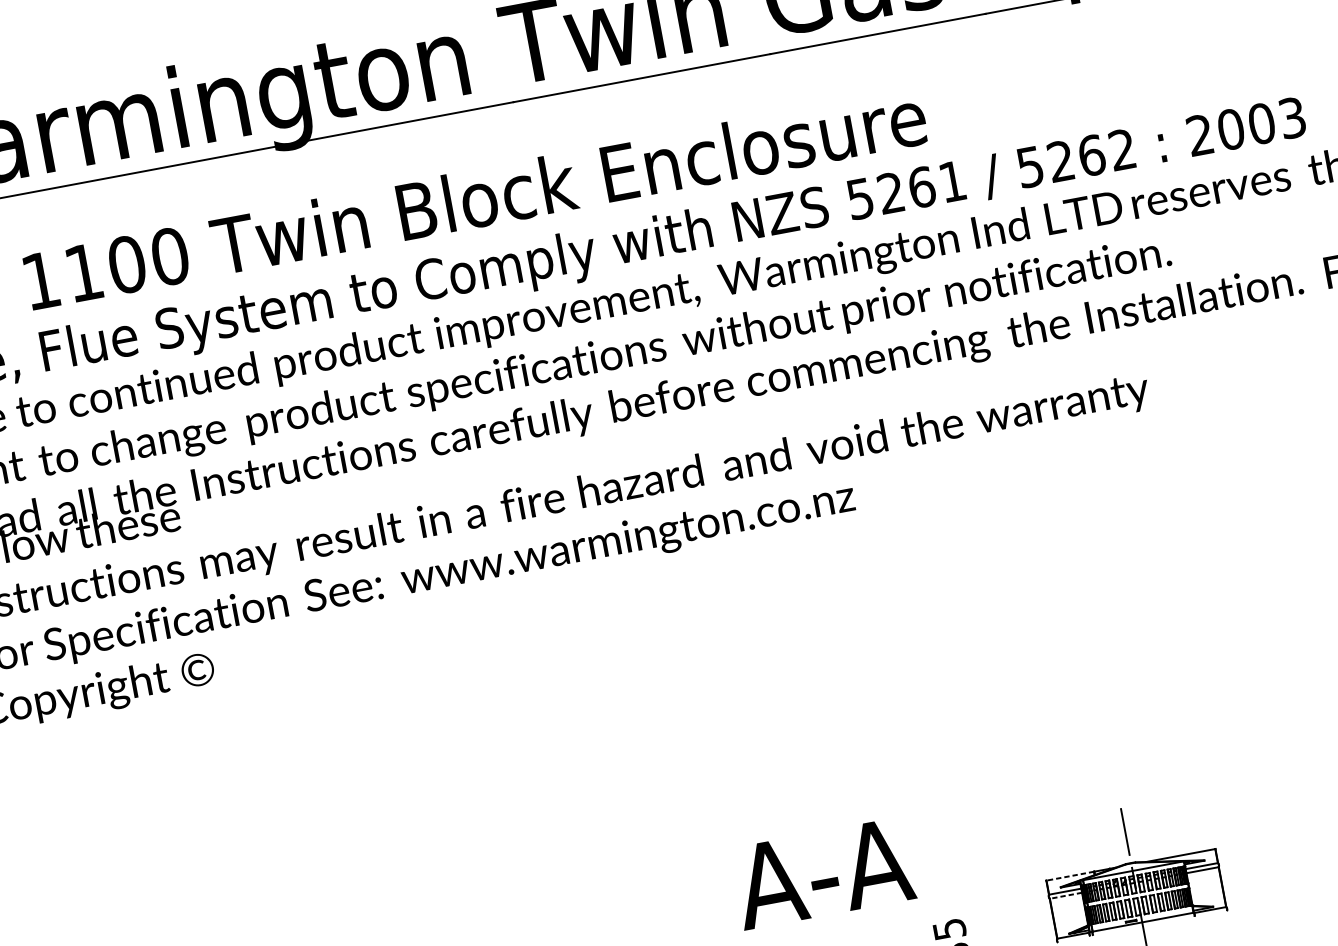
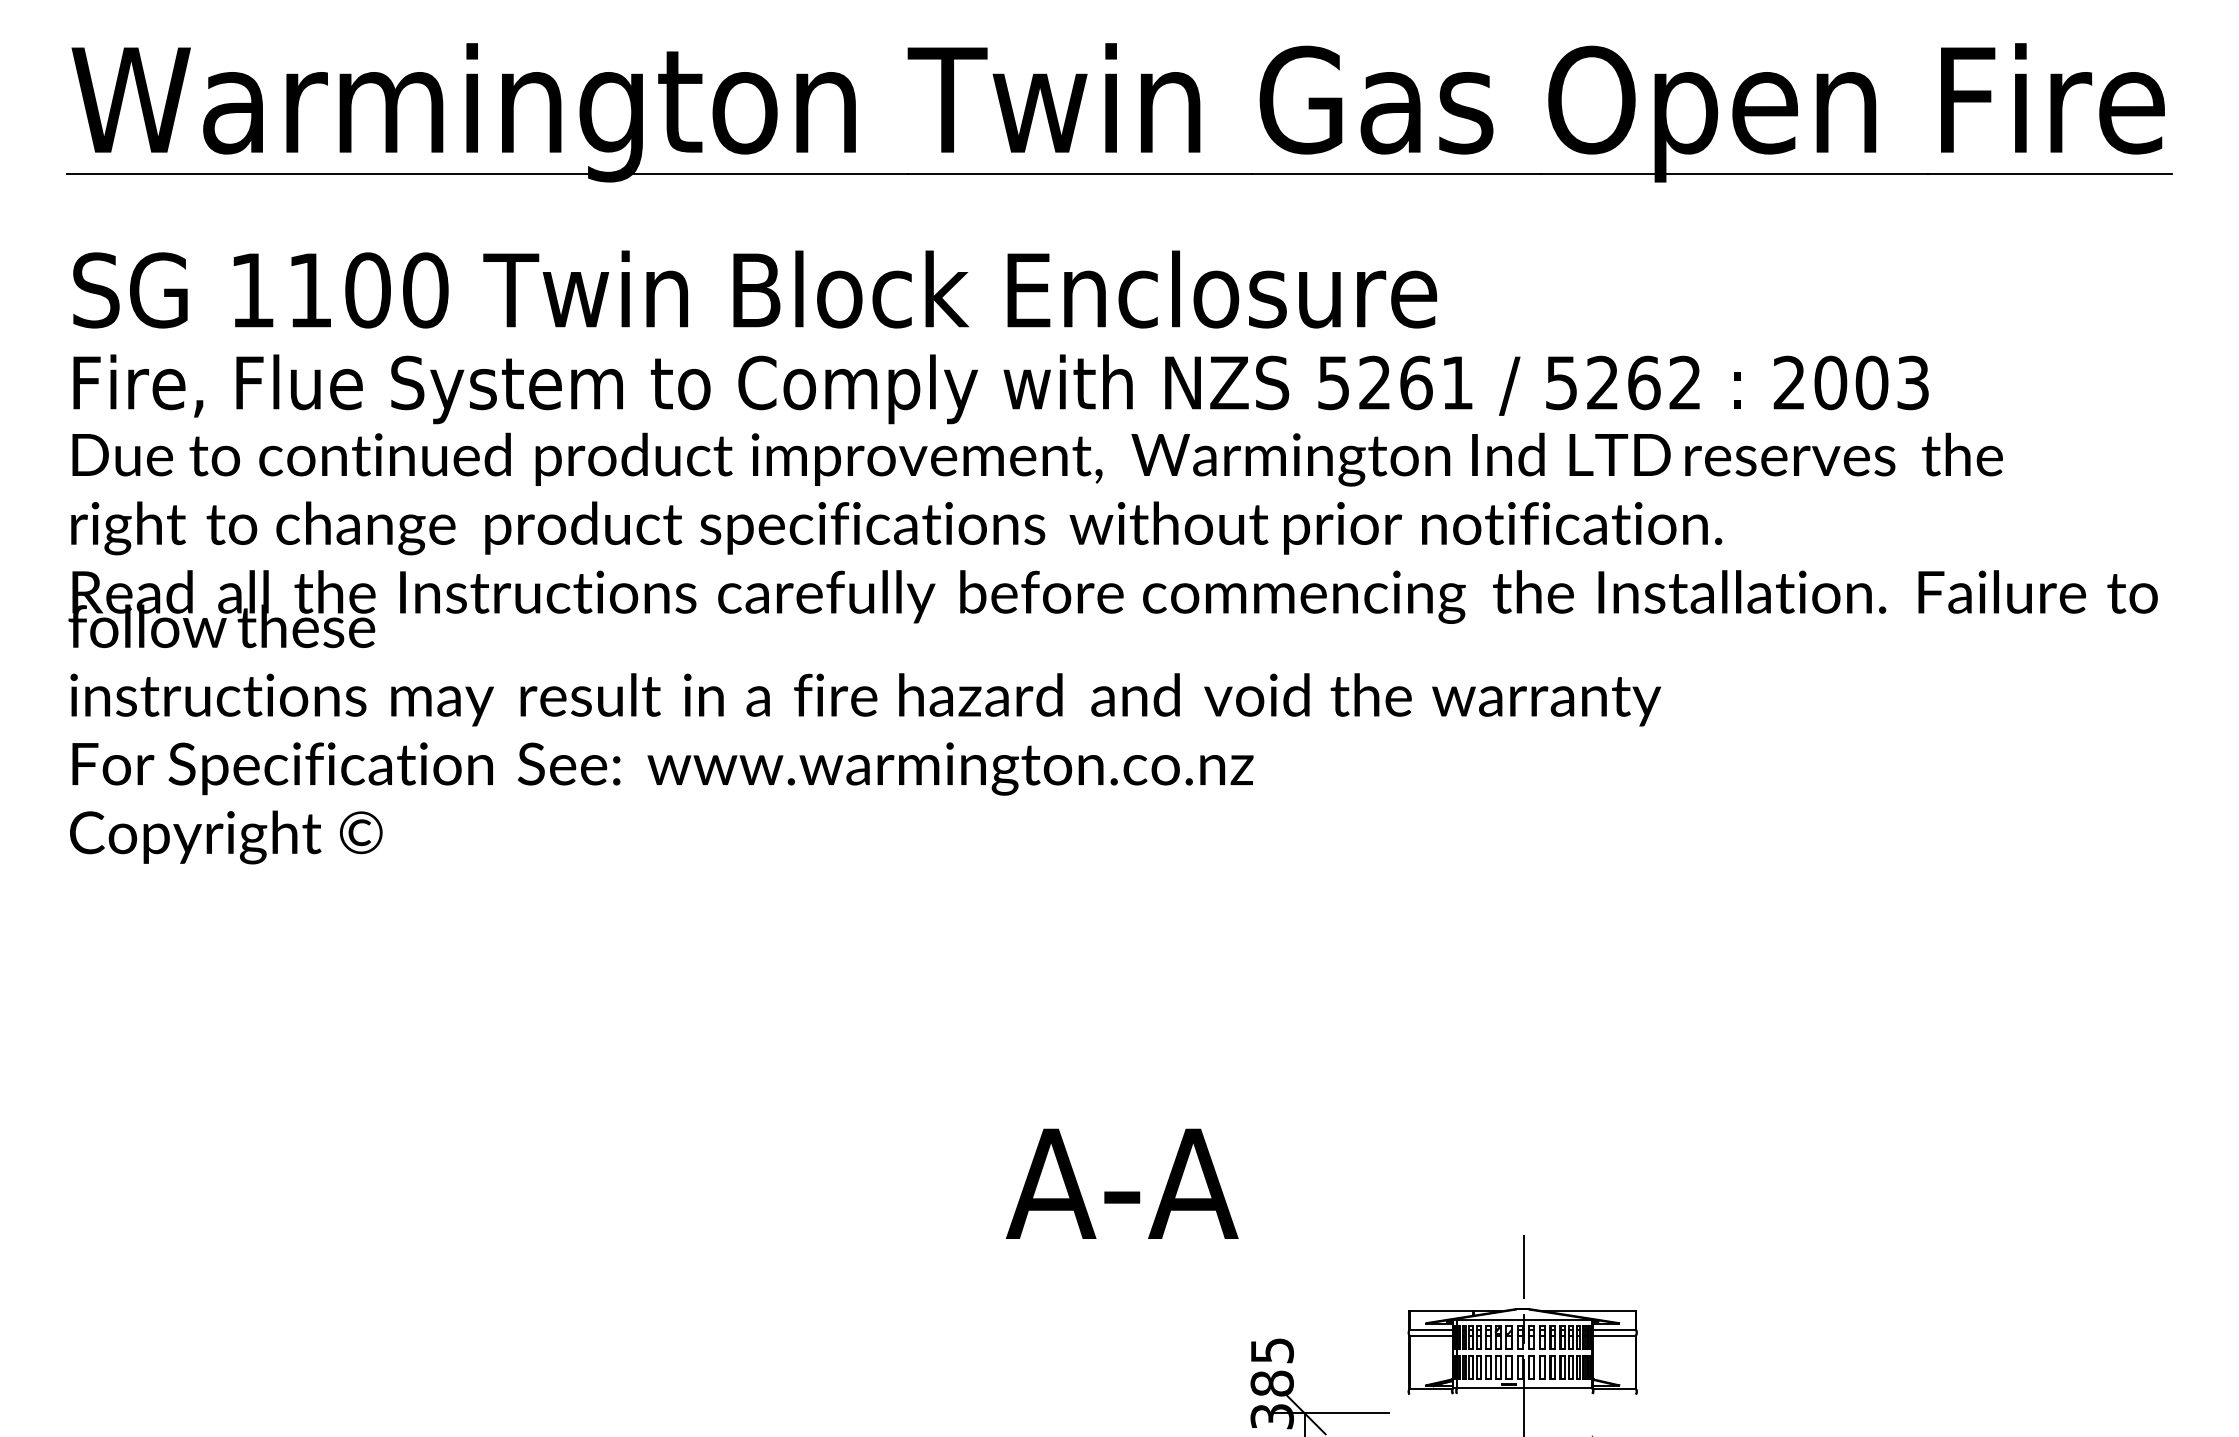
text: (822, 873) -> (1121, 1183), moved
line: (1070, 876) -> (1441, 1311), dashed -> solid
line: (1066, 895) -> (1431, 1335), dashed -> solid

